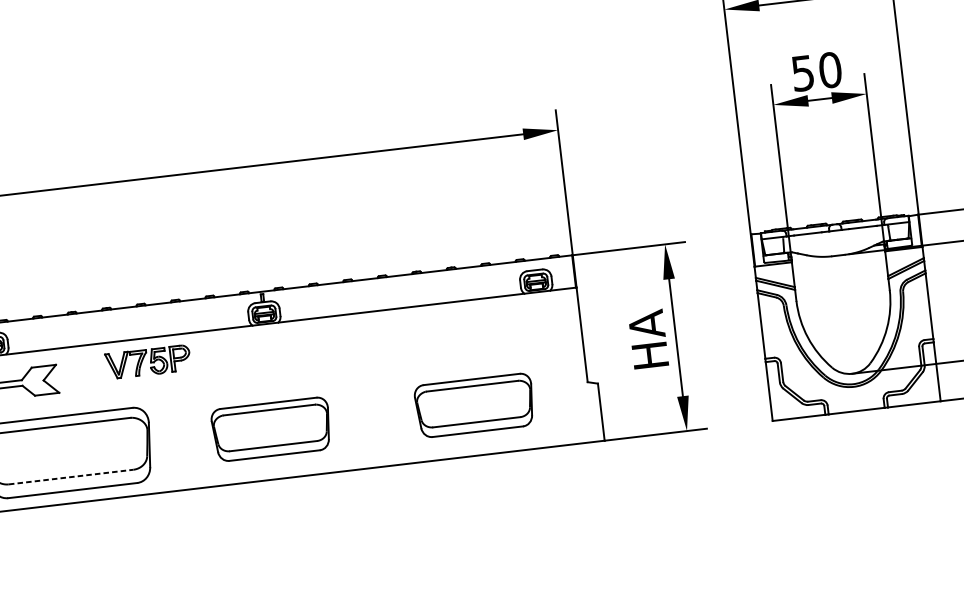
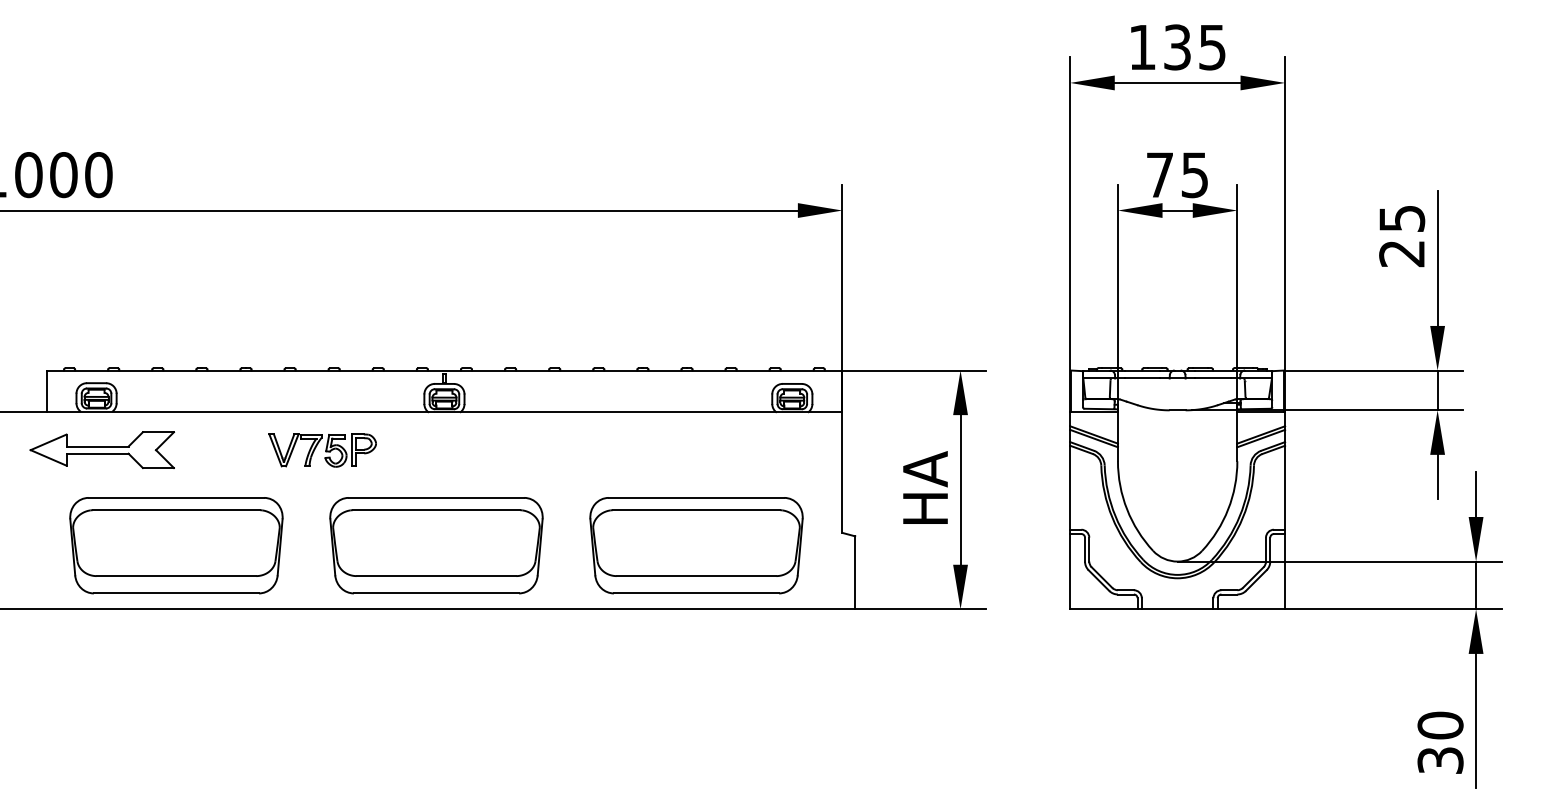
text: (816, 72) -> (1177, 175), 50 -> 75
part: (148, 362) -> (322, 450), moved
part: (474, 405) -> (696, 545), size x1.43
part: (271, 429) -> (436, 545), size x1.43
line: (71, 477) -> (176, 576), dashed -> solid

